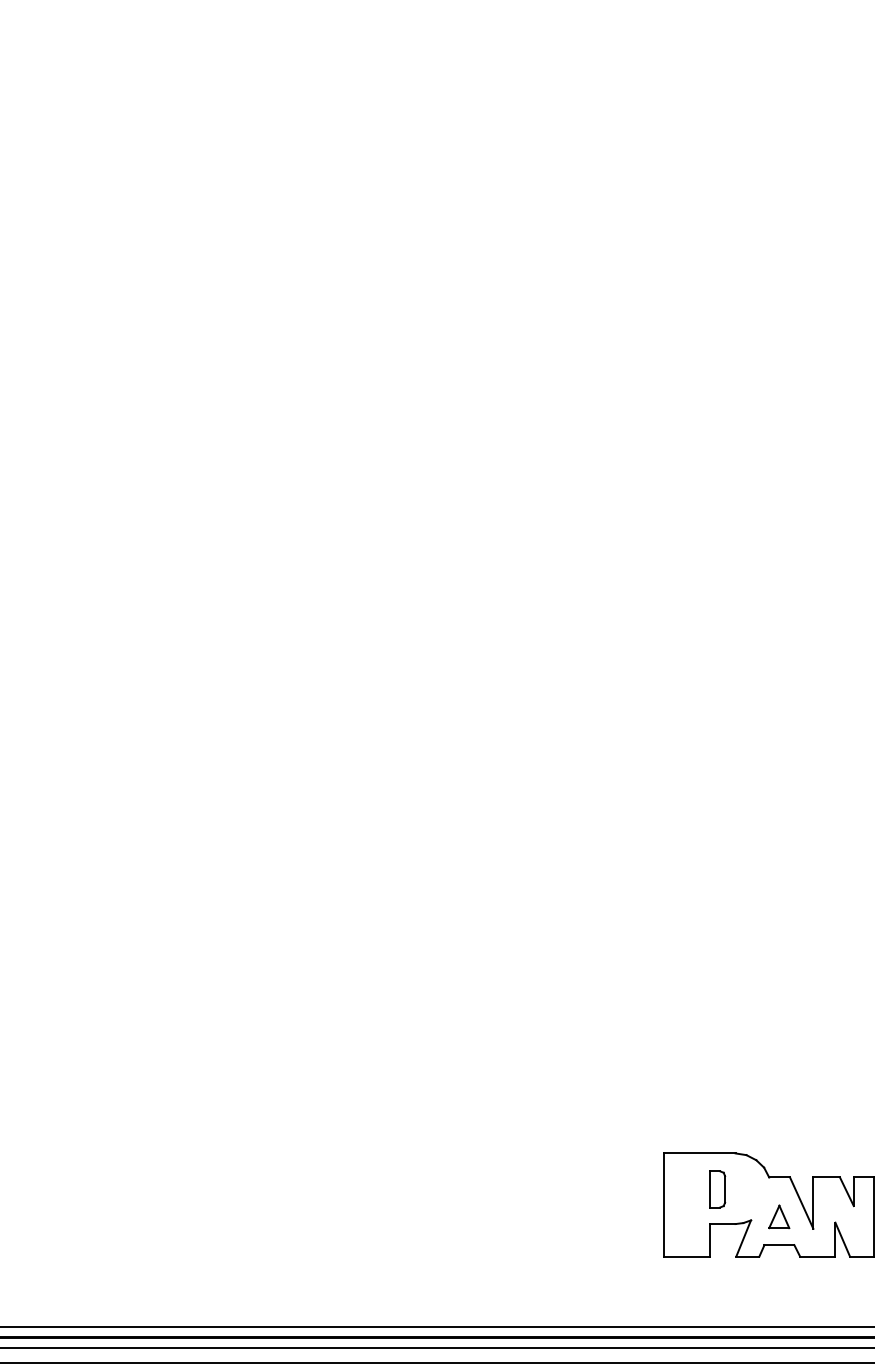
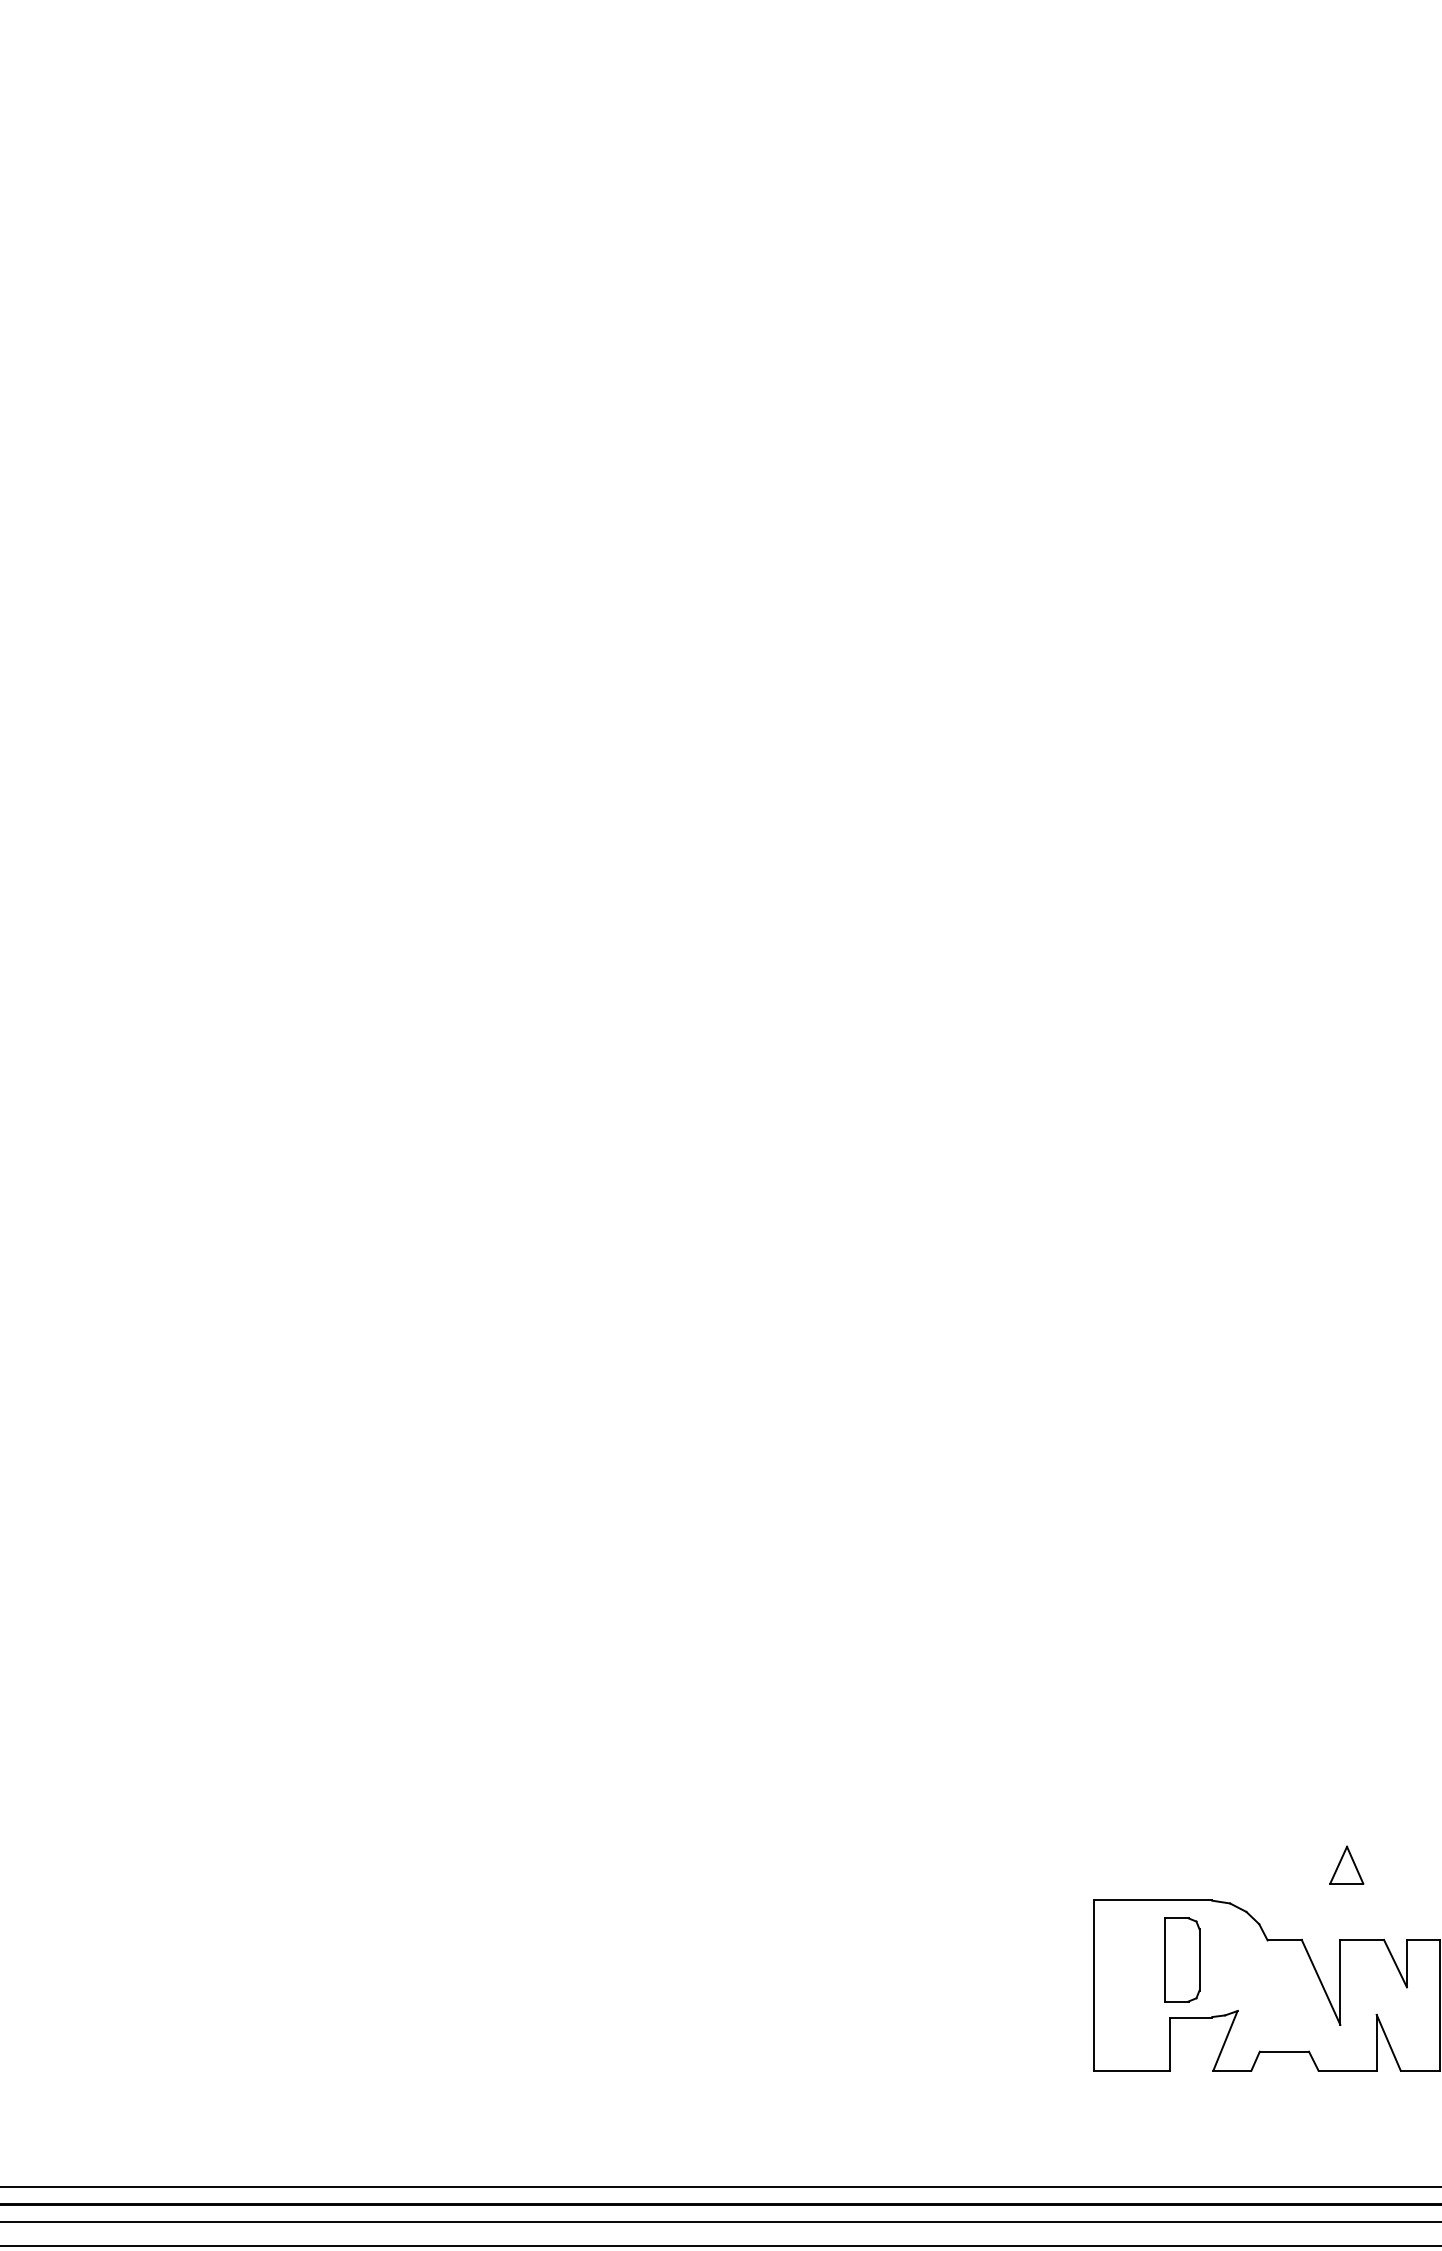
part: (717, 1189) -> (1182, 1960), size x1.4
part: (779, 1216) -> (1347, 1864), moved

